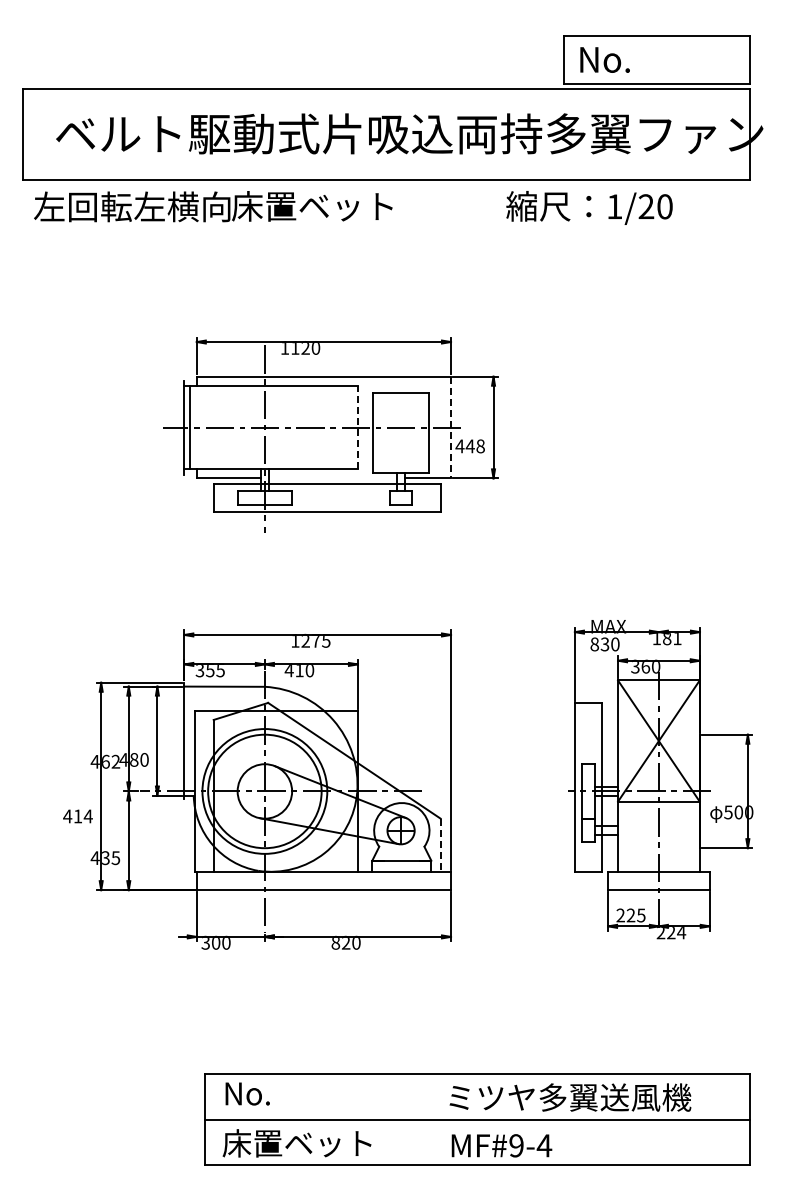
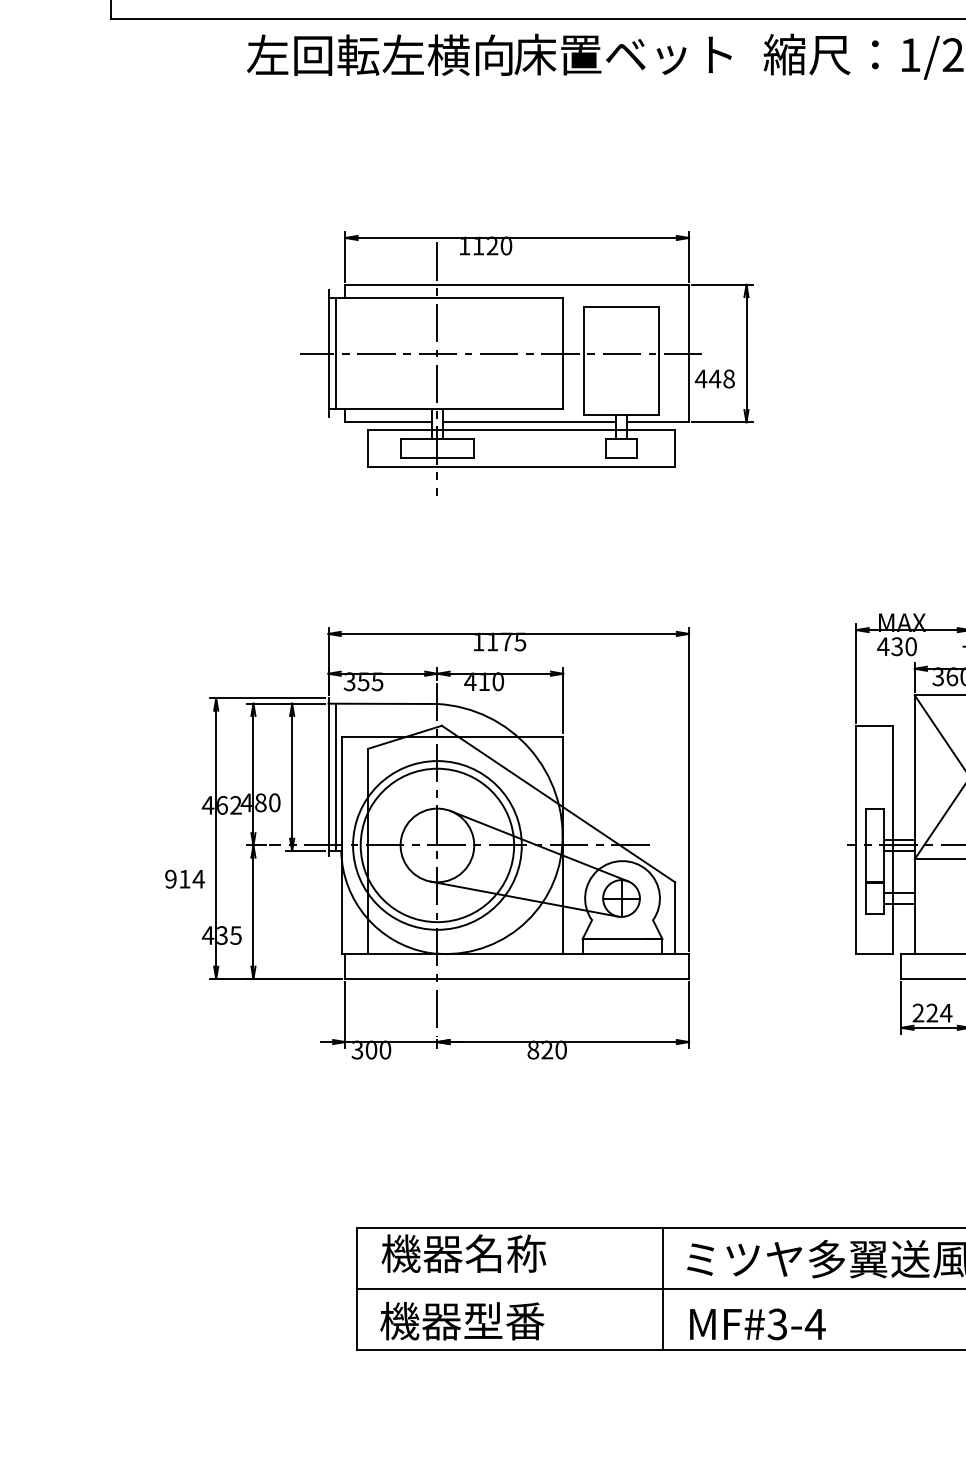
text: (213, 206) -> (489, 54), moved
line: (357, 427) -> (562, 353), dashed -> solid
line: (451, 427) -> (689, 353), dashed -> solid
line: (332, 478) -> (528, 422), added
text: (305, 640) -> (492, 641), 1275 -> 1175
text: (594, 644) -> (882, 646), 830 -> 430
line: (189, 740) -> (335, 776), added
text: (67, 816) -> (170, 879), 414 -> 914
line: (440, 845) -> (674, 918), dashed -> solid
text: (640, 915) -> (945, 1013), 225 -> 224
text: (284, 1093) -> (463, 1253), No. -> 機器名称
line: (432, 1119) -> (663, 1288), added
text: (296, 1143) -> (480, 1321), 床置ベット -> 機器型番
text: (516, 1145) -> (777, 1324), MF#9-4 -> MF#3-4

